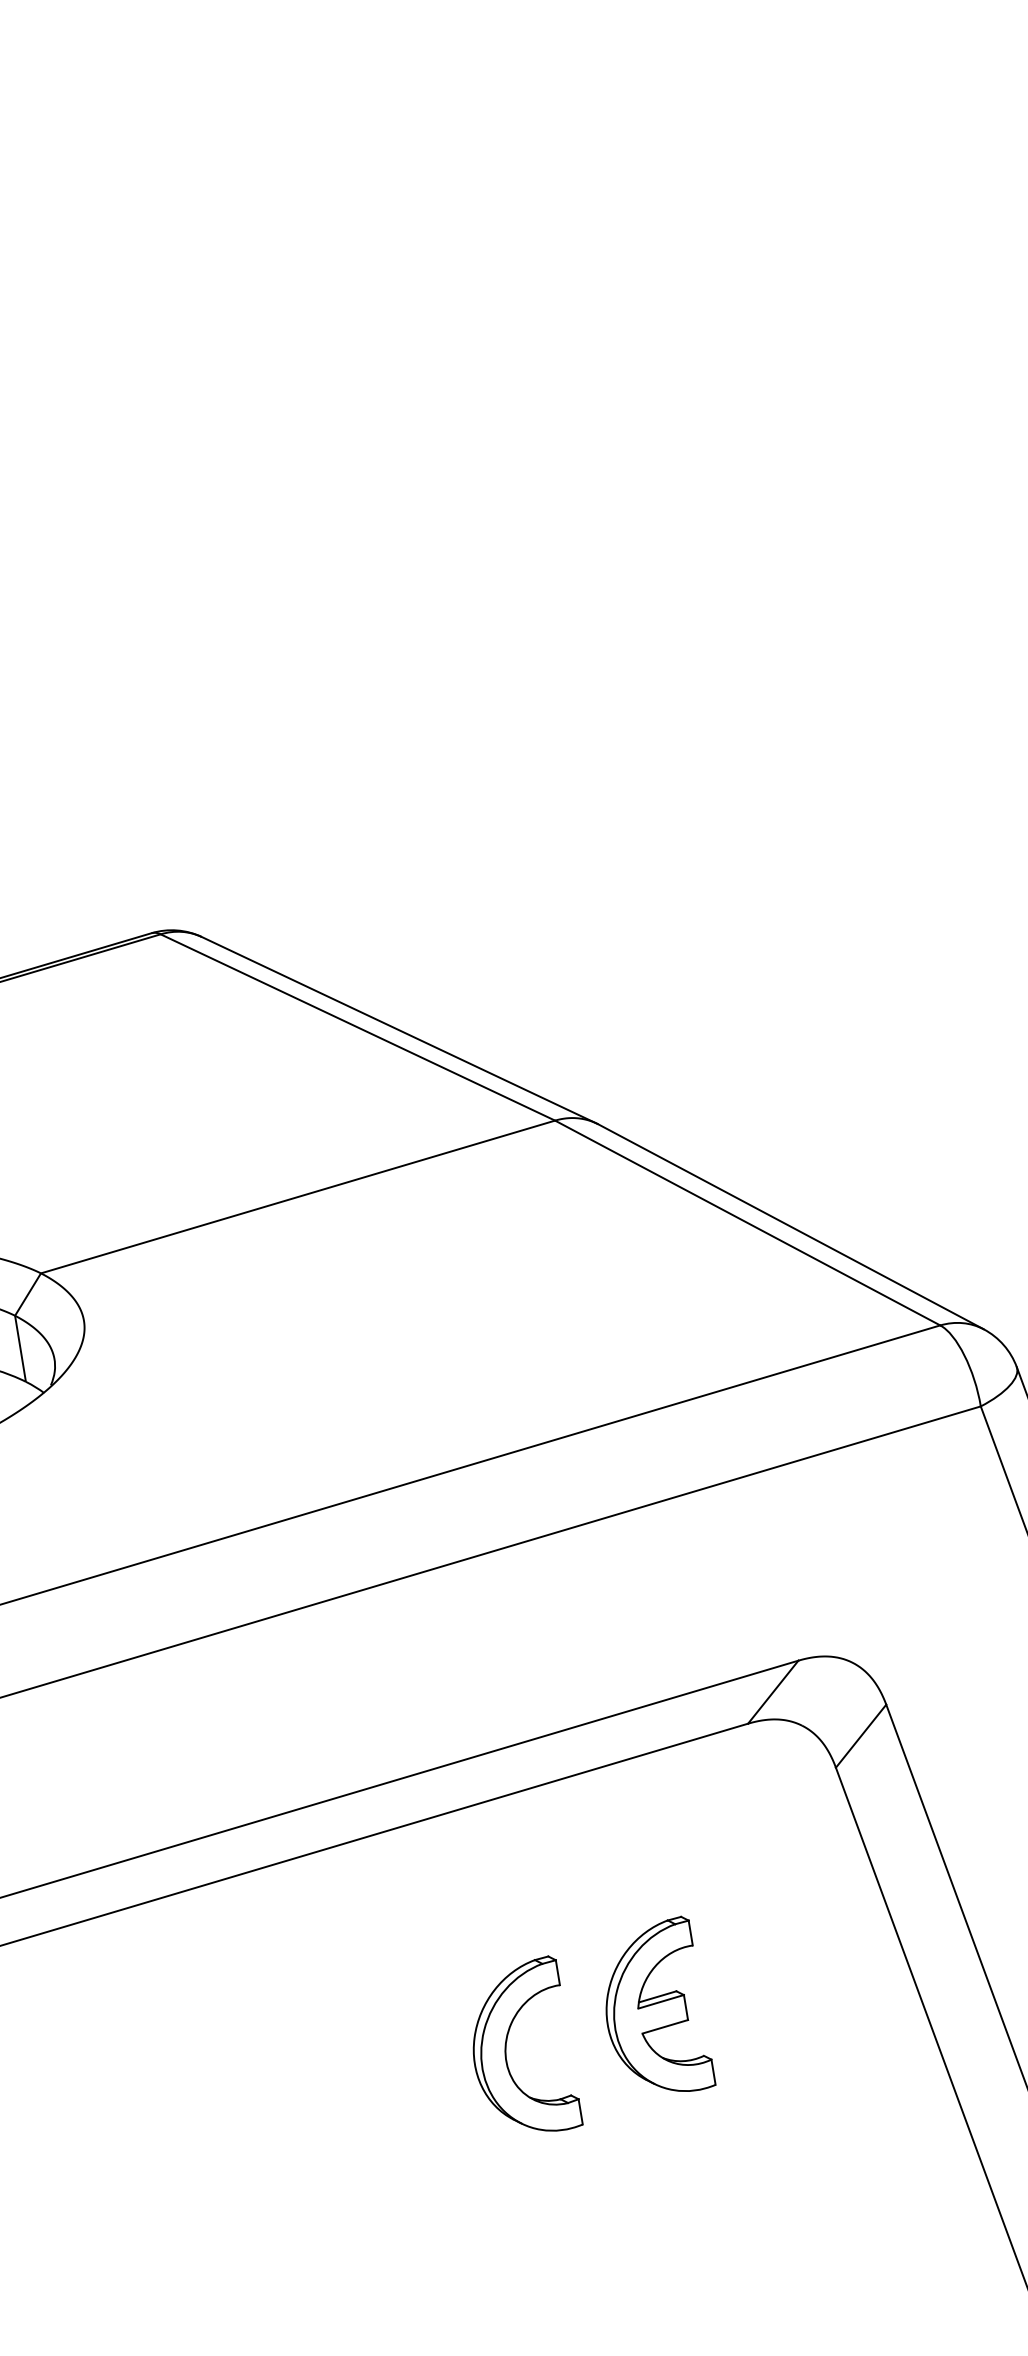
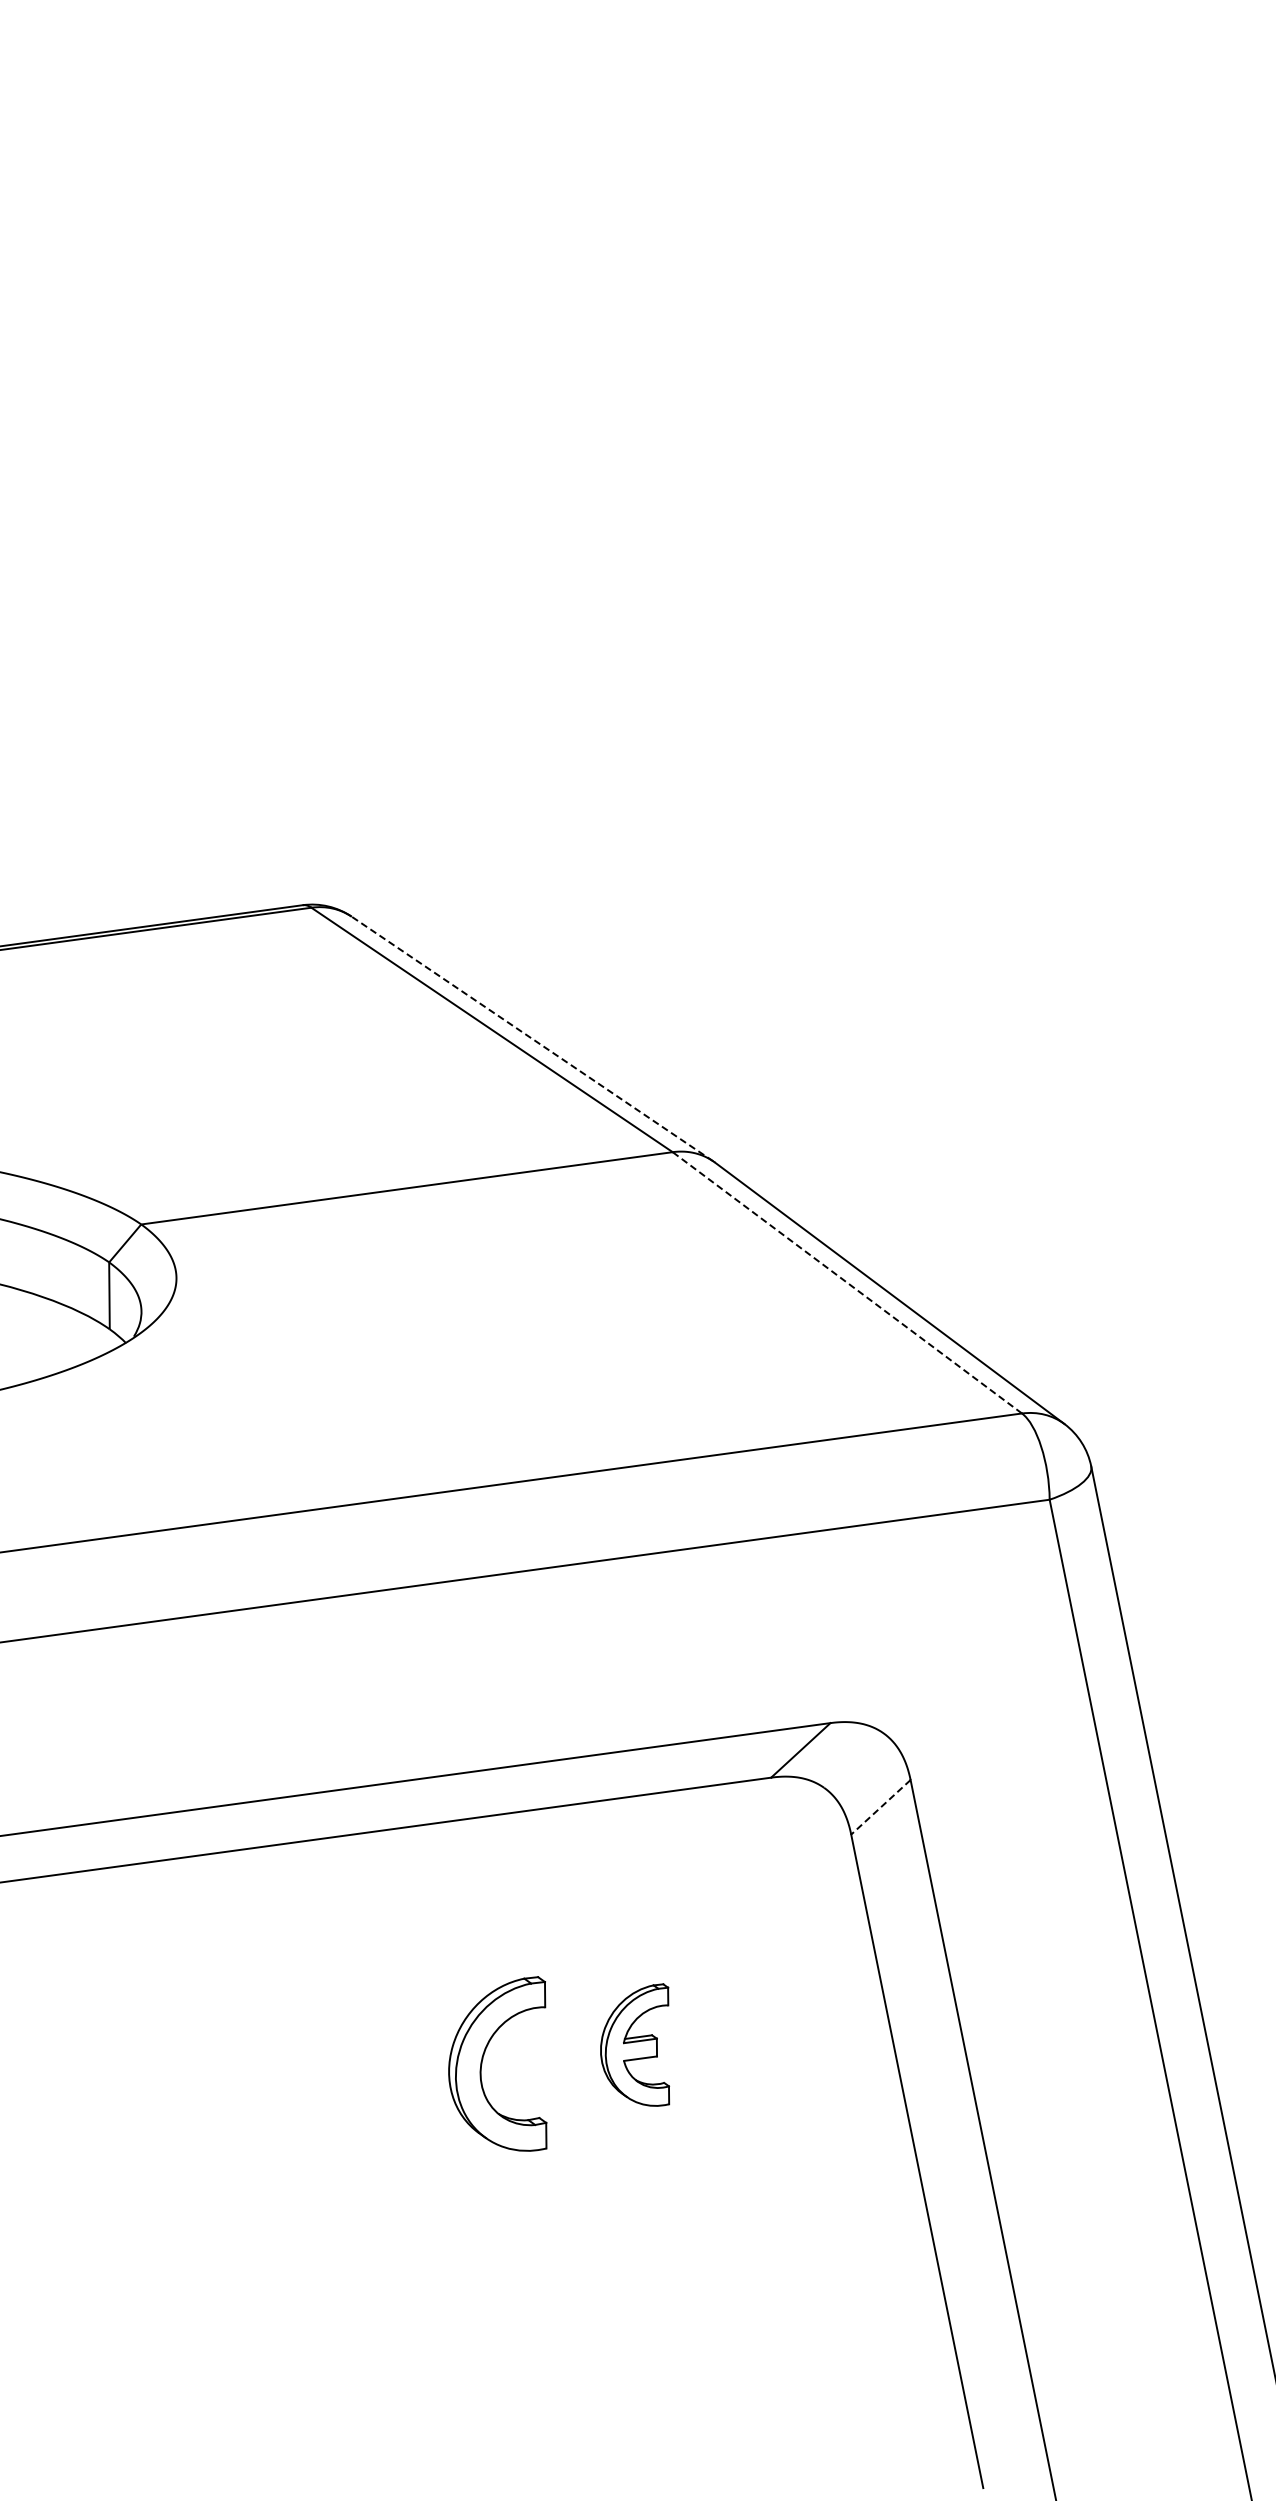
line: (399, 1029) -> (532, 1038), solid -> dashed
line: (746, 1222) -> (846, 1282), solid -> dashed
line: (860, 1736) -> (880, 1807), solid -> dashed
part: (653, 2008) -> (634, 2044), size x0.7

